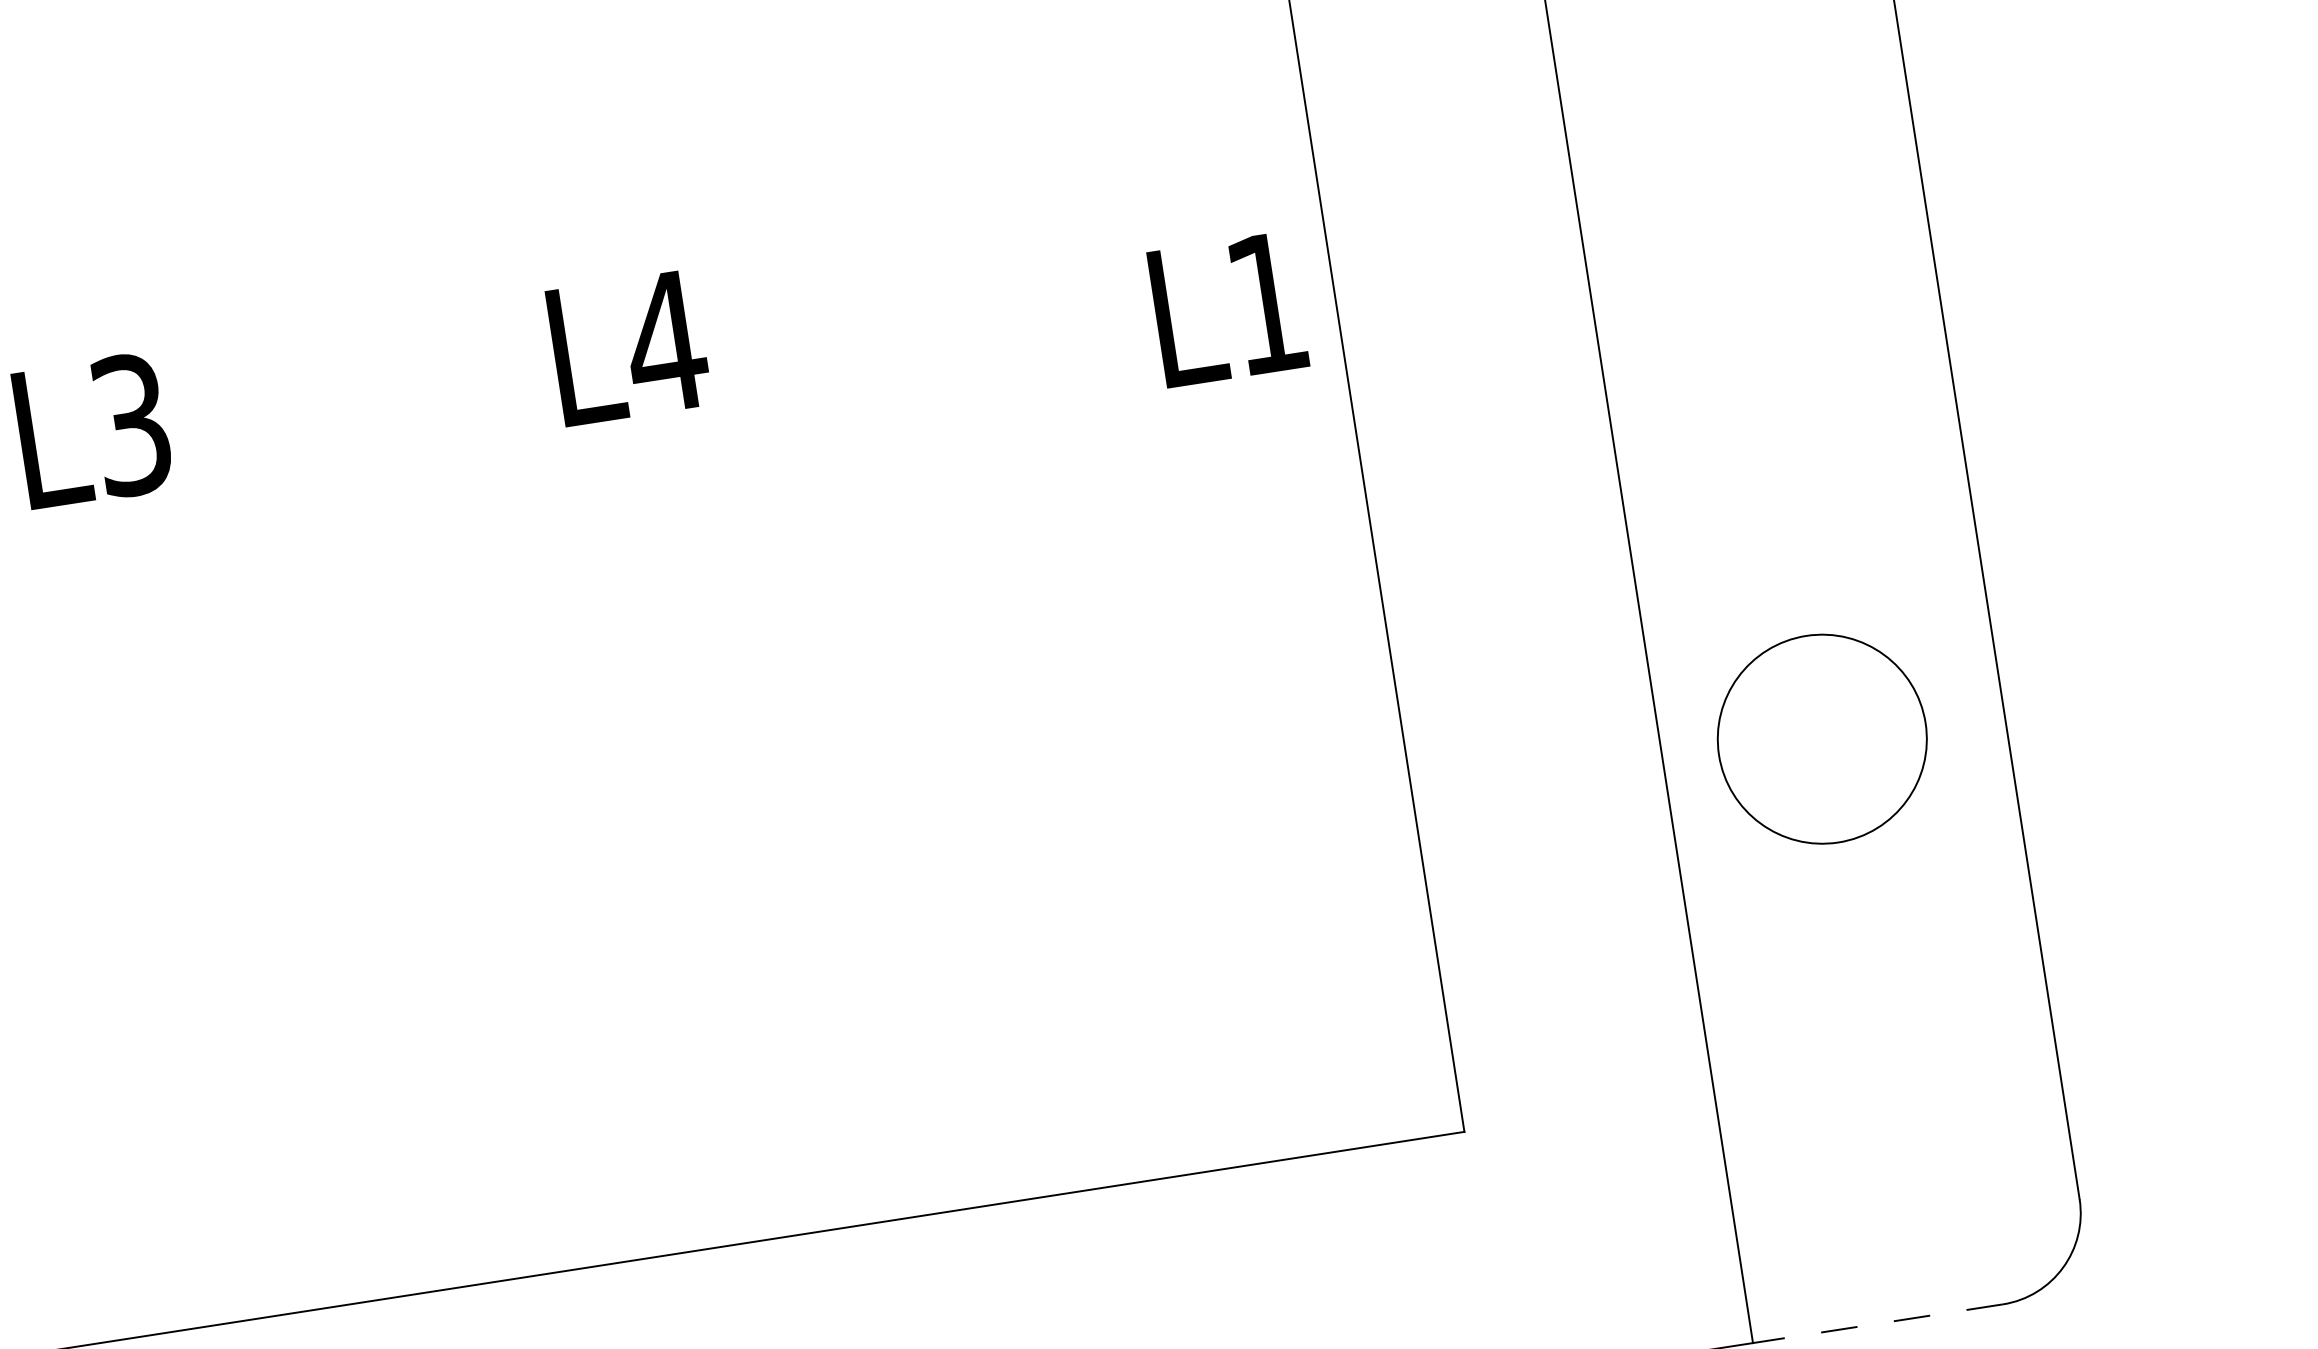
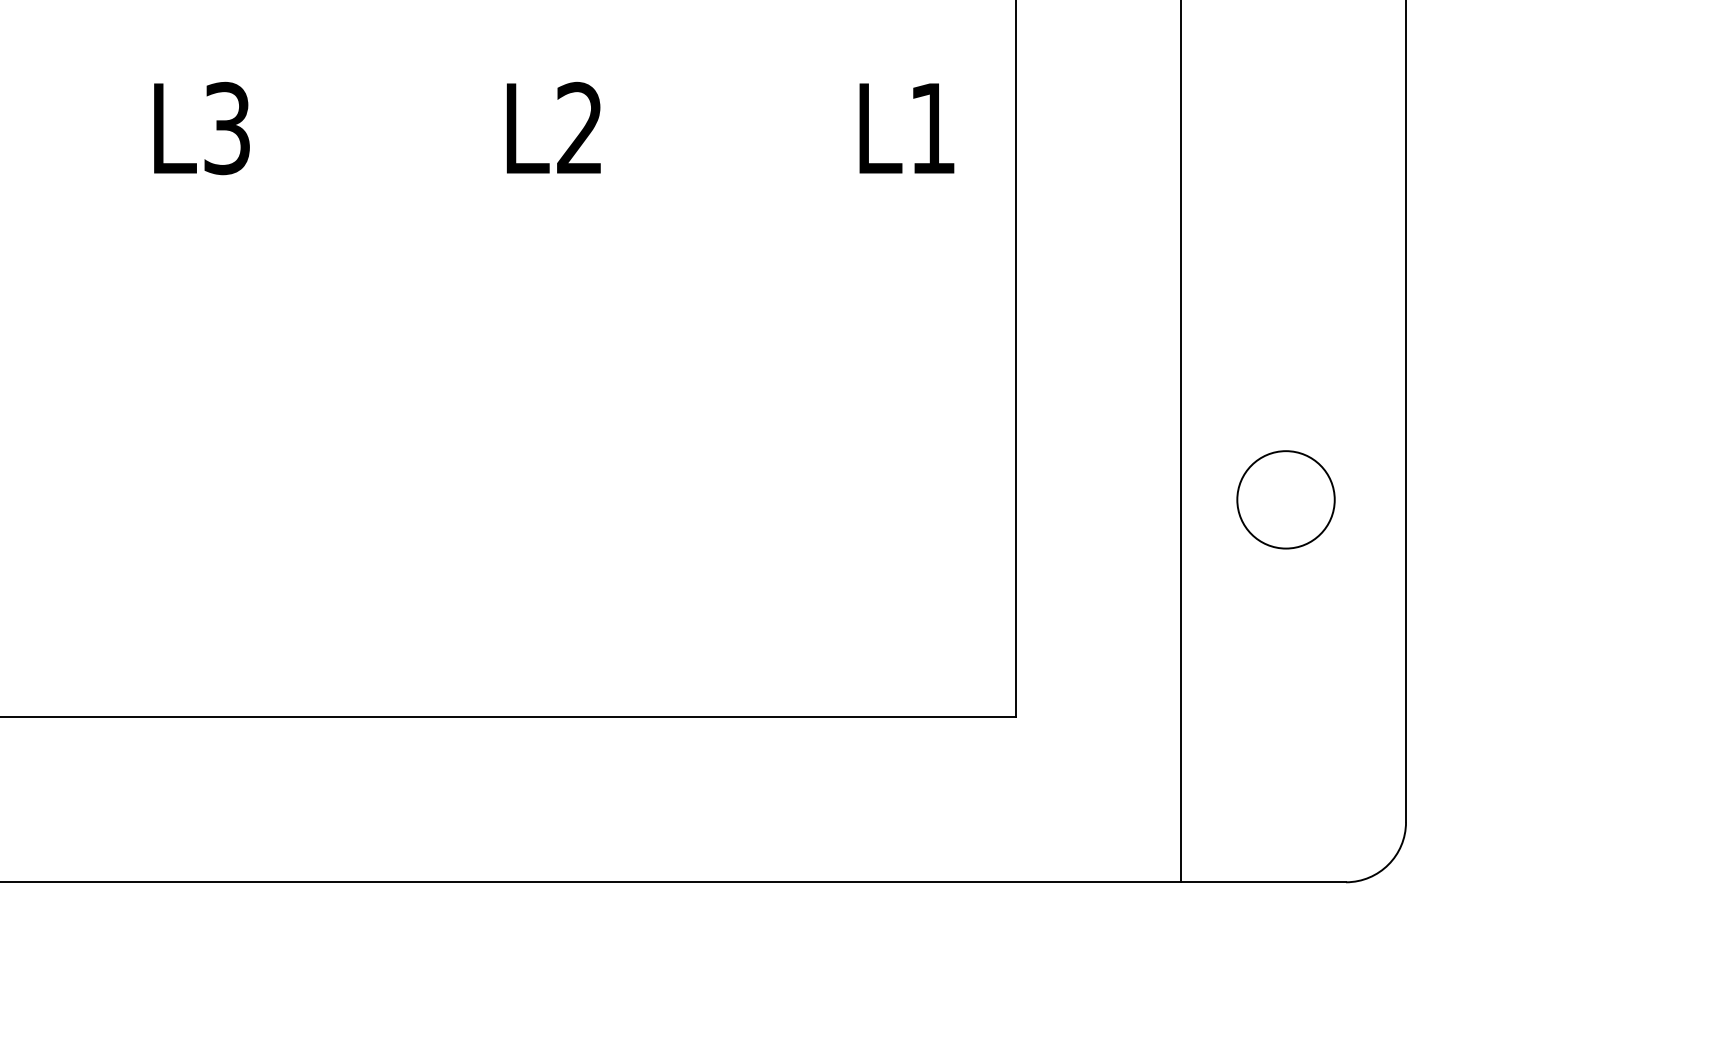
text: (1227, 309) -> (906, 128), moved
text: (664, 340) -> (579, 127), L4 -> L2
circle: (1821, 738) -> (1285, 499), size x0.71
line: (1877, 1324) -> (1263, 882), dashed -> solid

